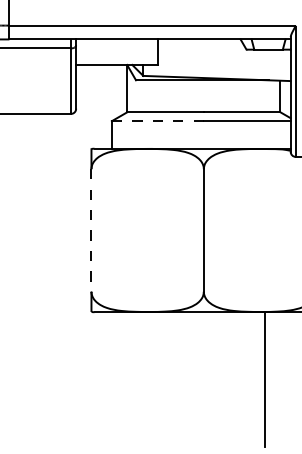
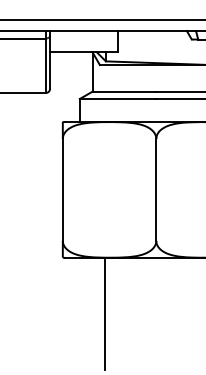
line: (157, 121) -> (117, 99), dashed -> solid
line: (91, 230) -> (62, 189), dashed -> solid
line: (142, 379) -> (105, 313), added

